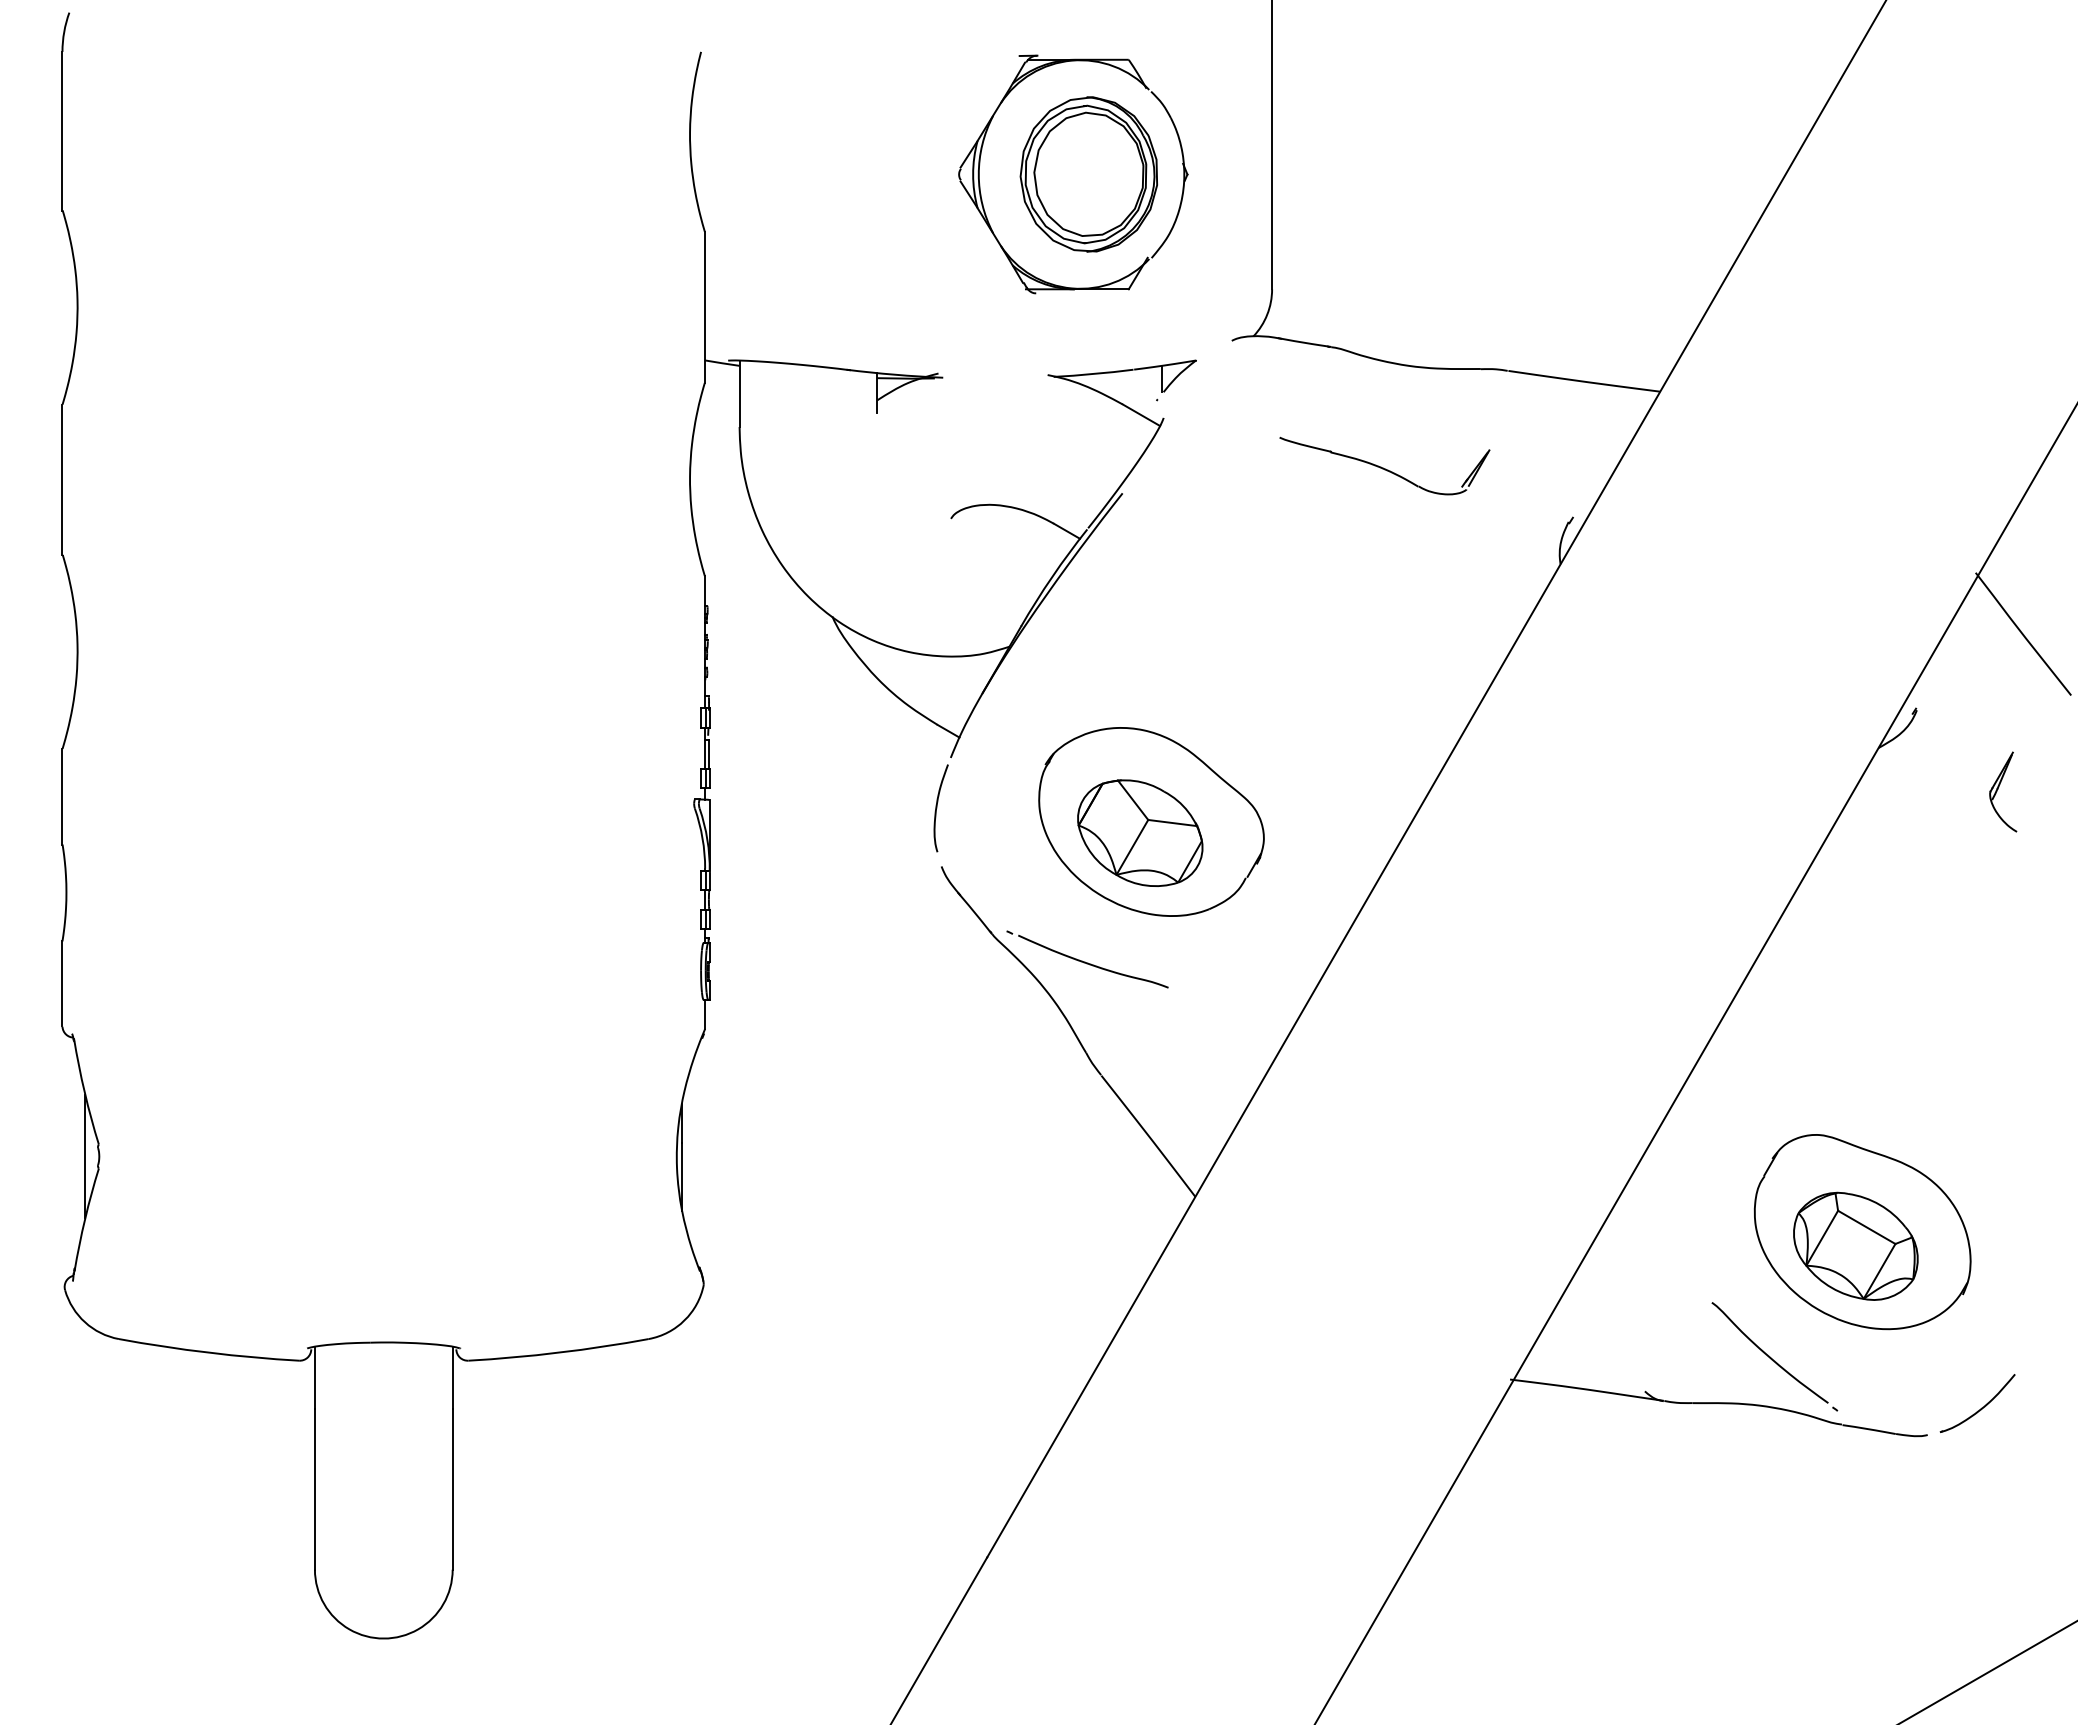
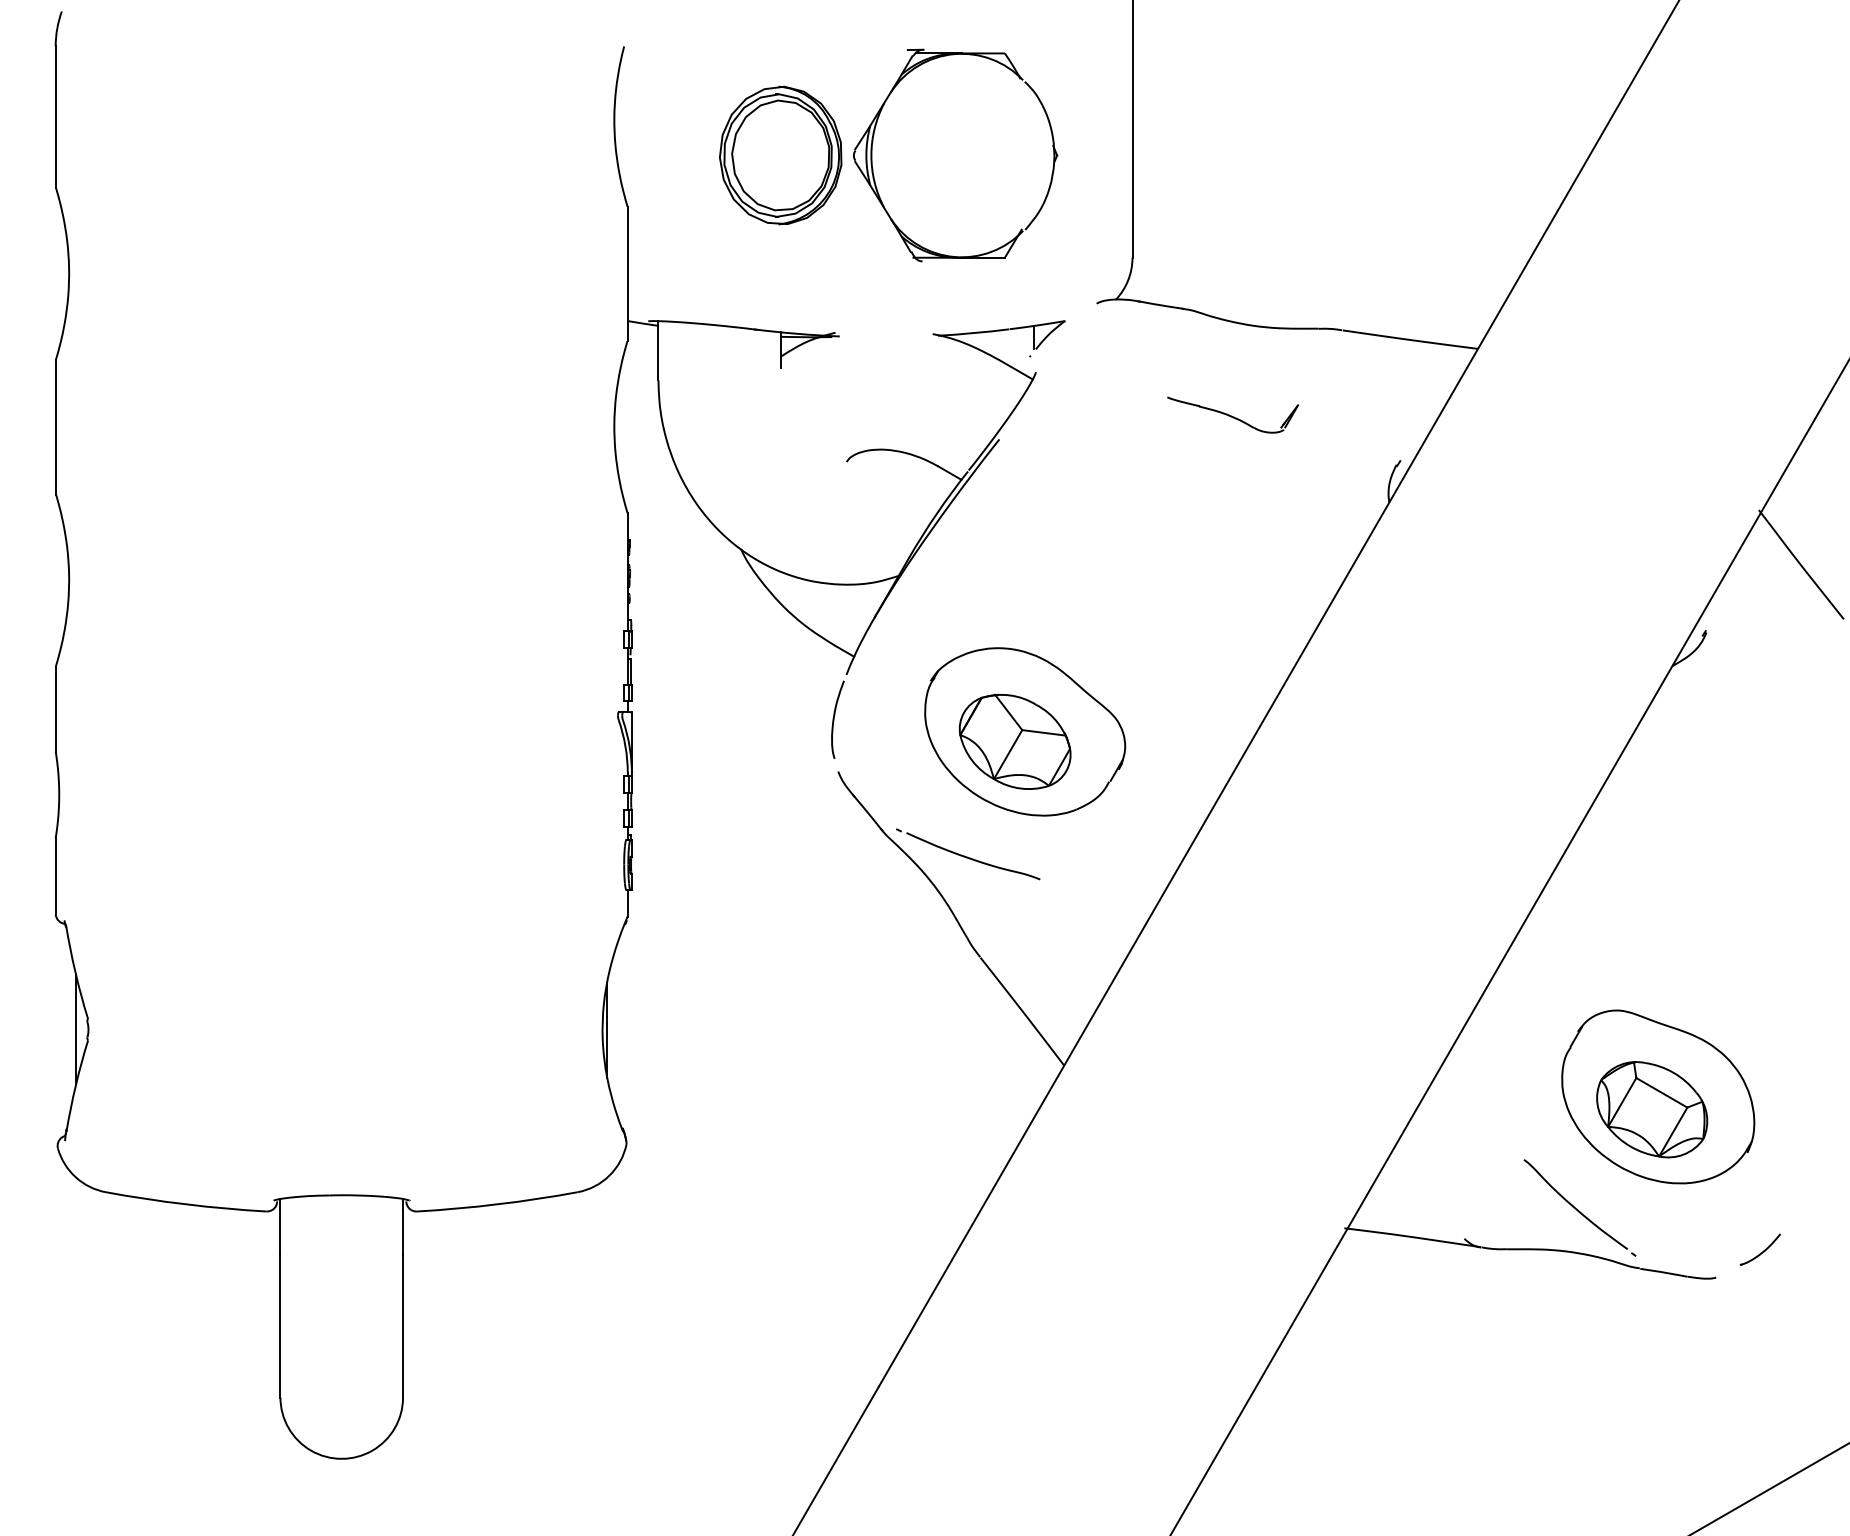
part: (1088, 174) -> (780, 155), moved
part: (1384, 465) -> (1232, 414), size x0.7
part: (2003, 791) -> (1783, 704), removed
part: (1977, 1403) -> (1760, 1249), size x0.6

